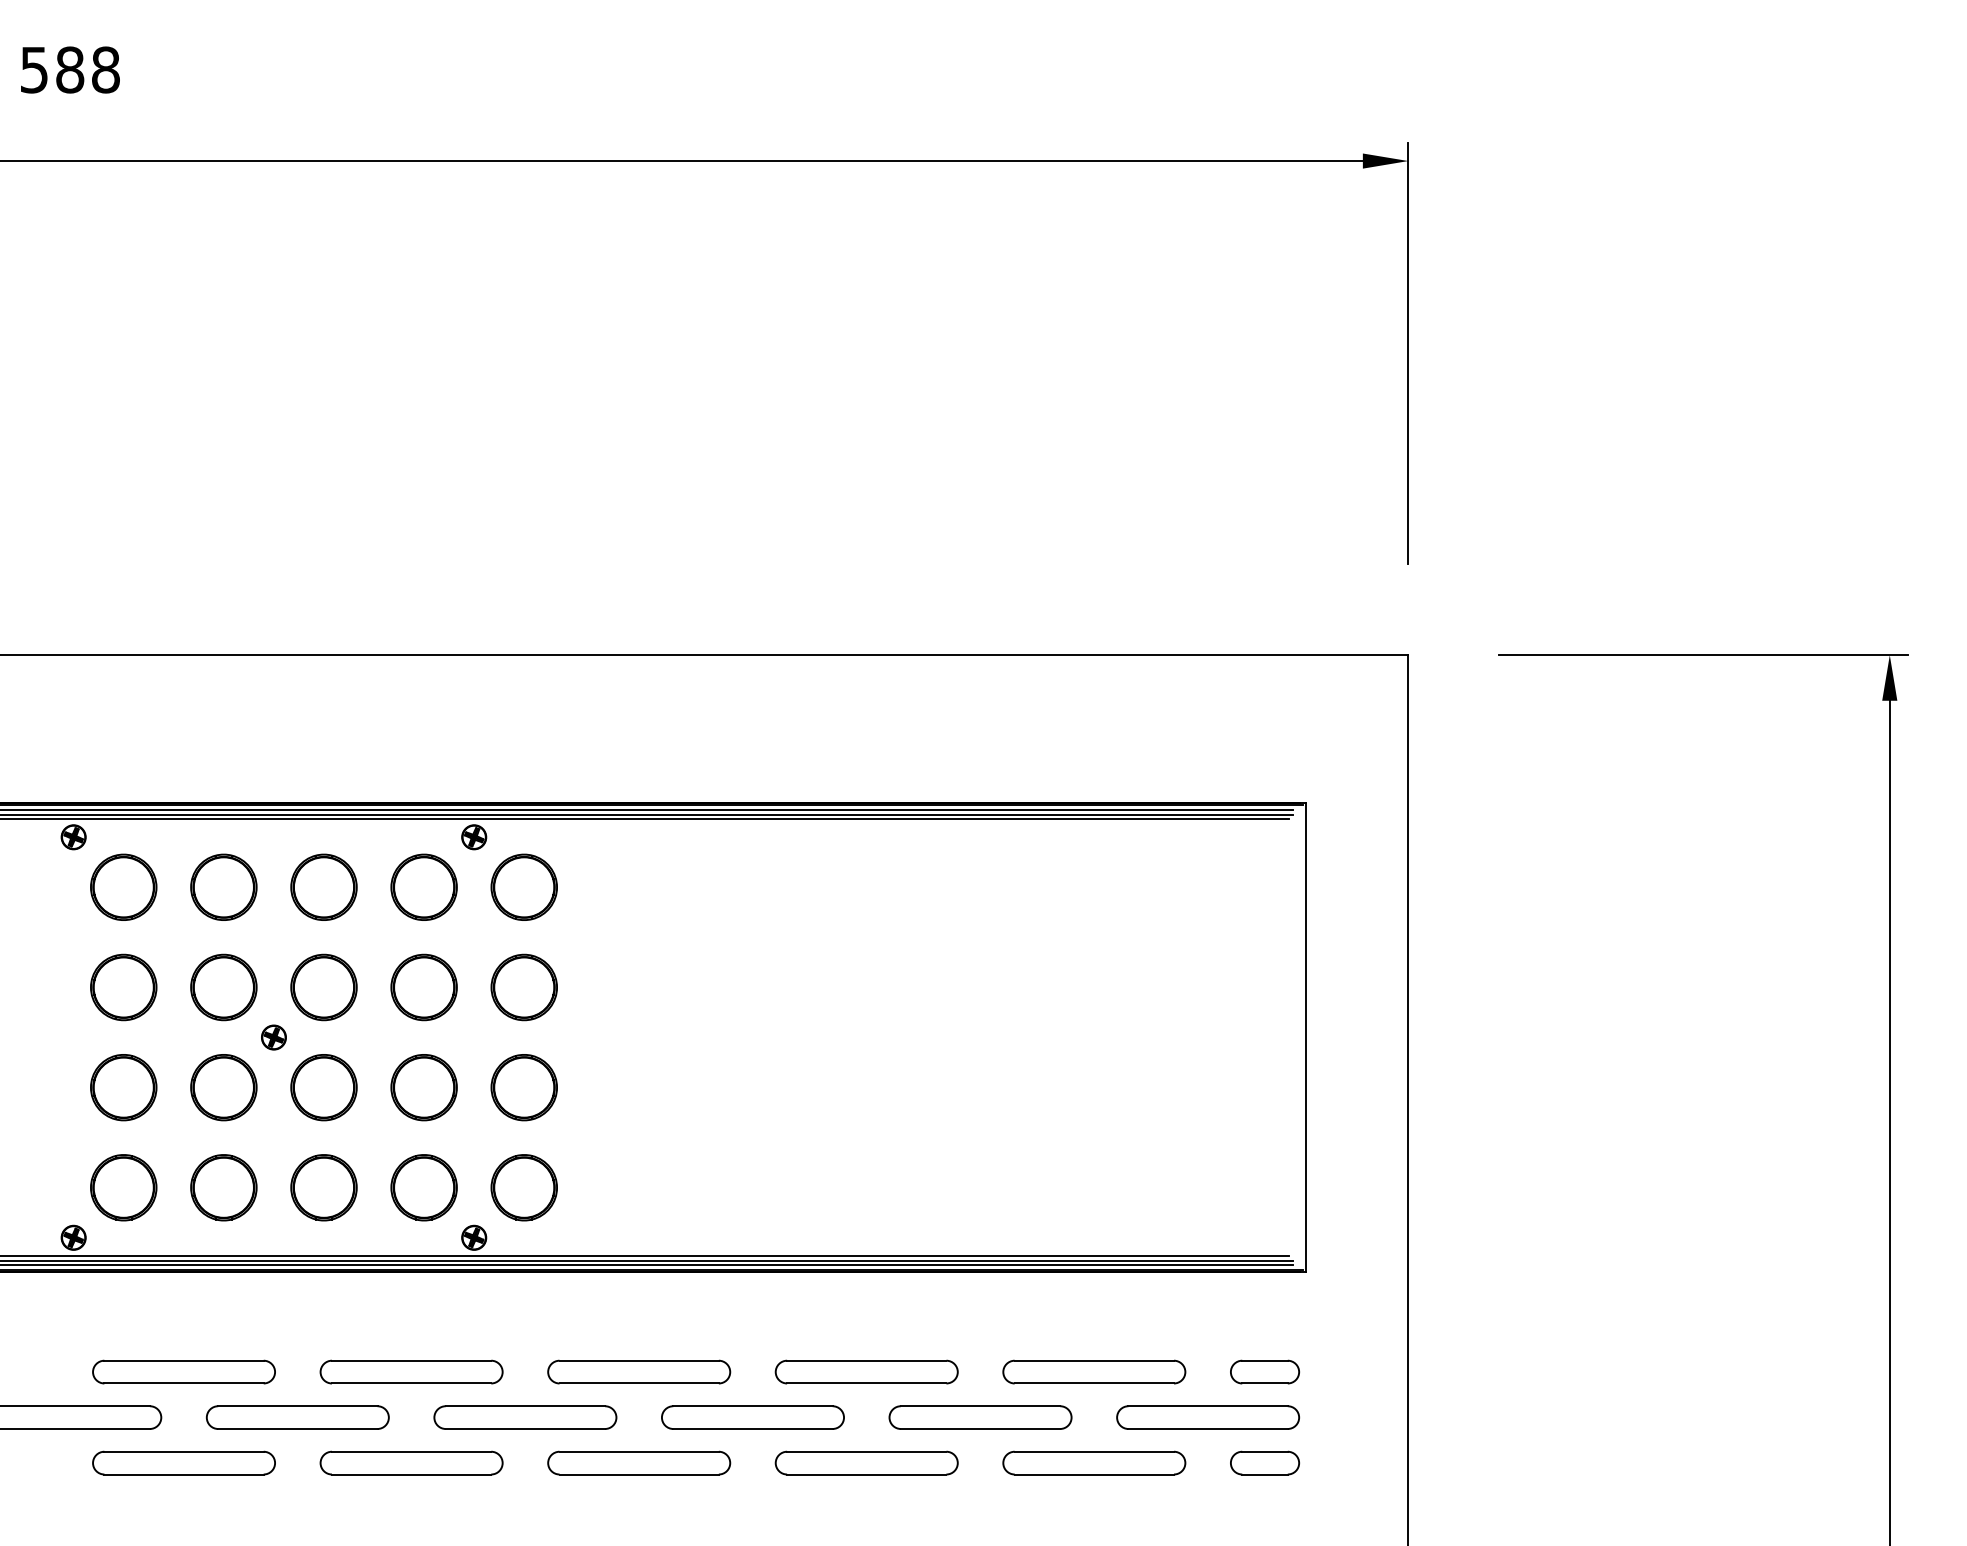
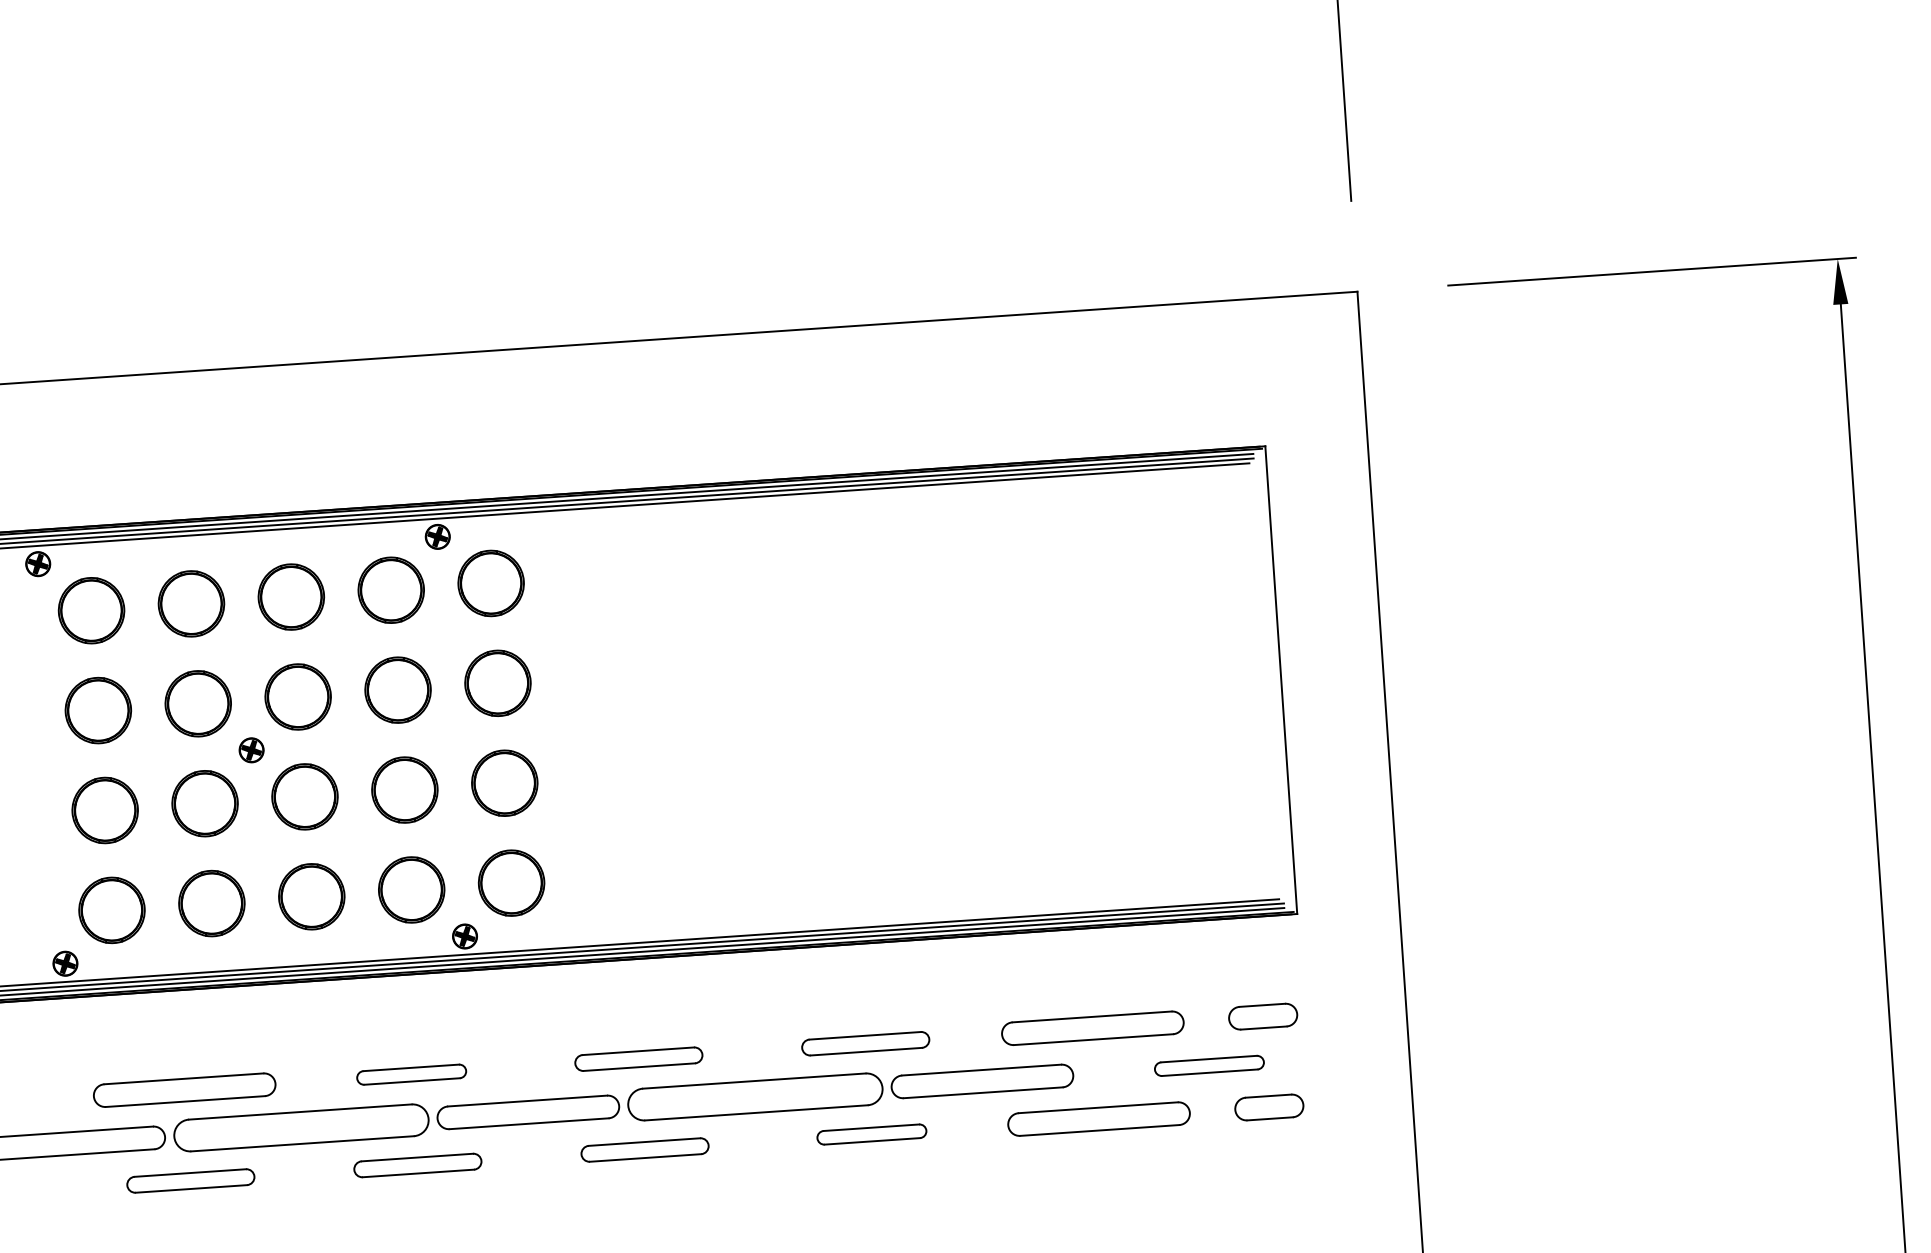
part: (411, 1371) -> (411, 1074), size x0.6
part: (639, 1371) -> (639, 1058), size x0.7
part: (866, 1371) -> (865, 1043), size x0.7
part: (297, 1417) -> (300, 1127), size x1.4
part: (752, 1417) -> (754, 1096), size x1.4
part: (1207, 1417) -> (1208, 1065), size x0.6
part: (183, 1462) -> (190, 1180), size x0.7
part: (411, 1462) -> (417, 1164), size x0.7
part: (639, 1462) -> (645, 1149), size x0.7
part: (866, 1462) -> (871, 1133), size x0.6

